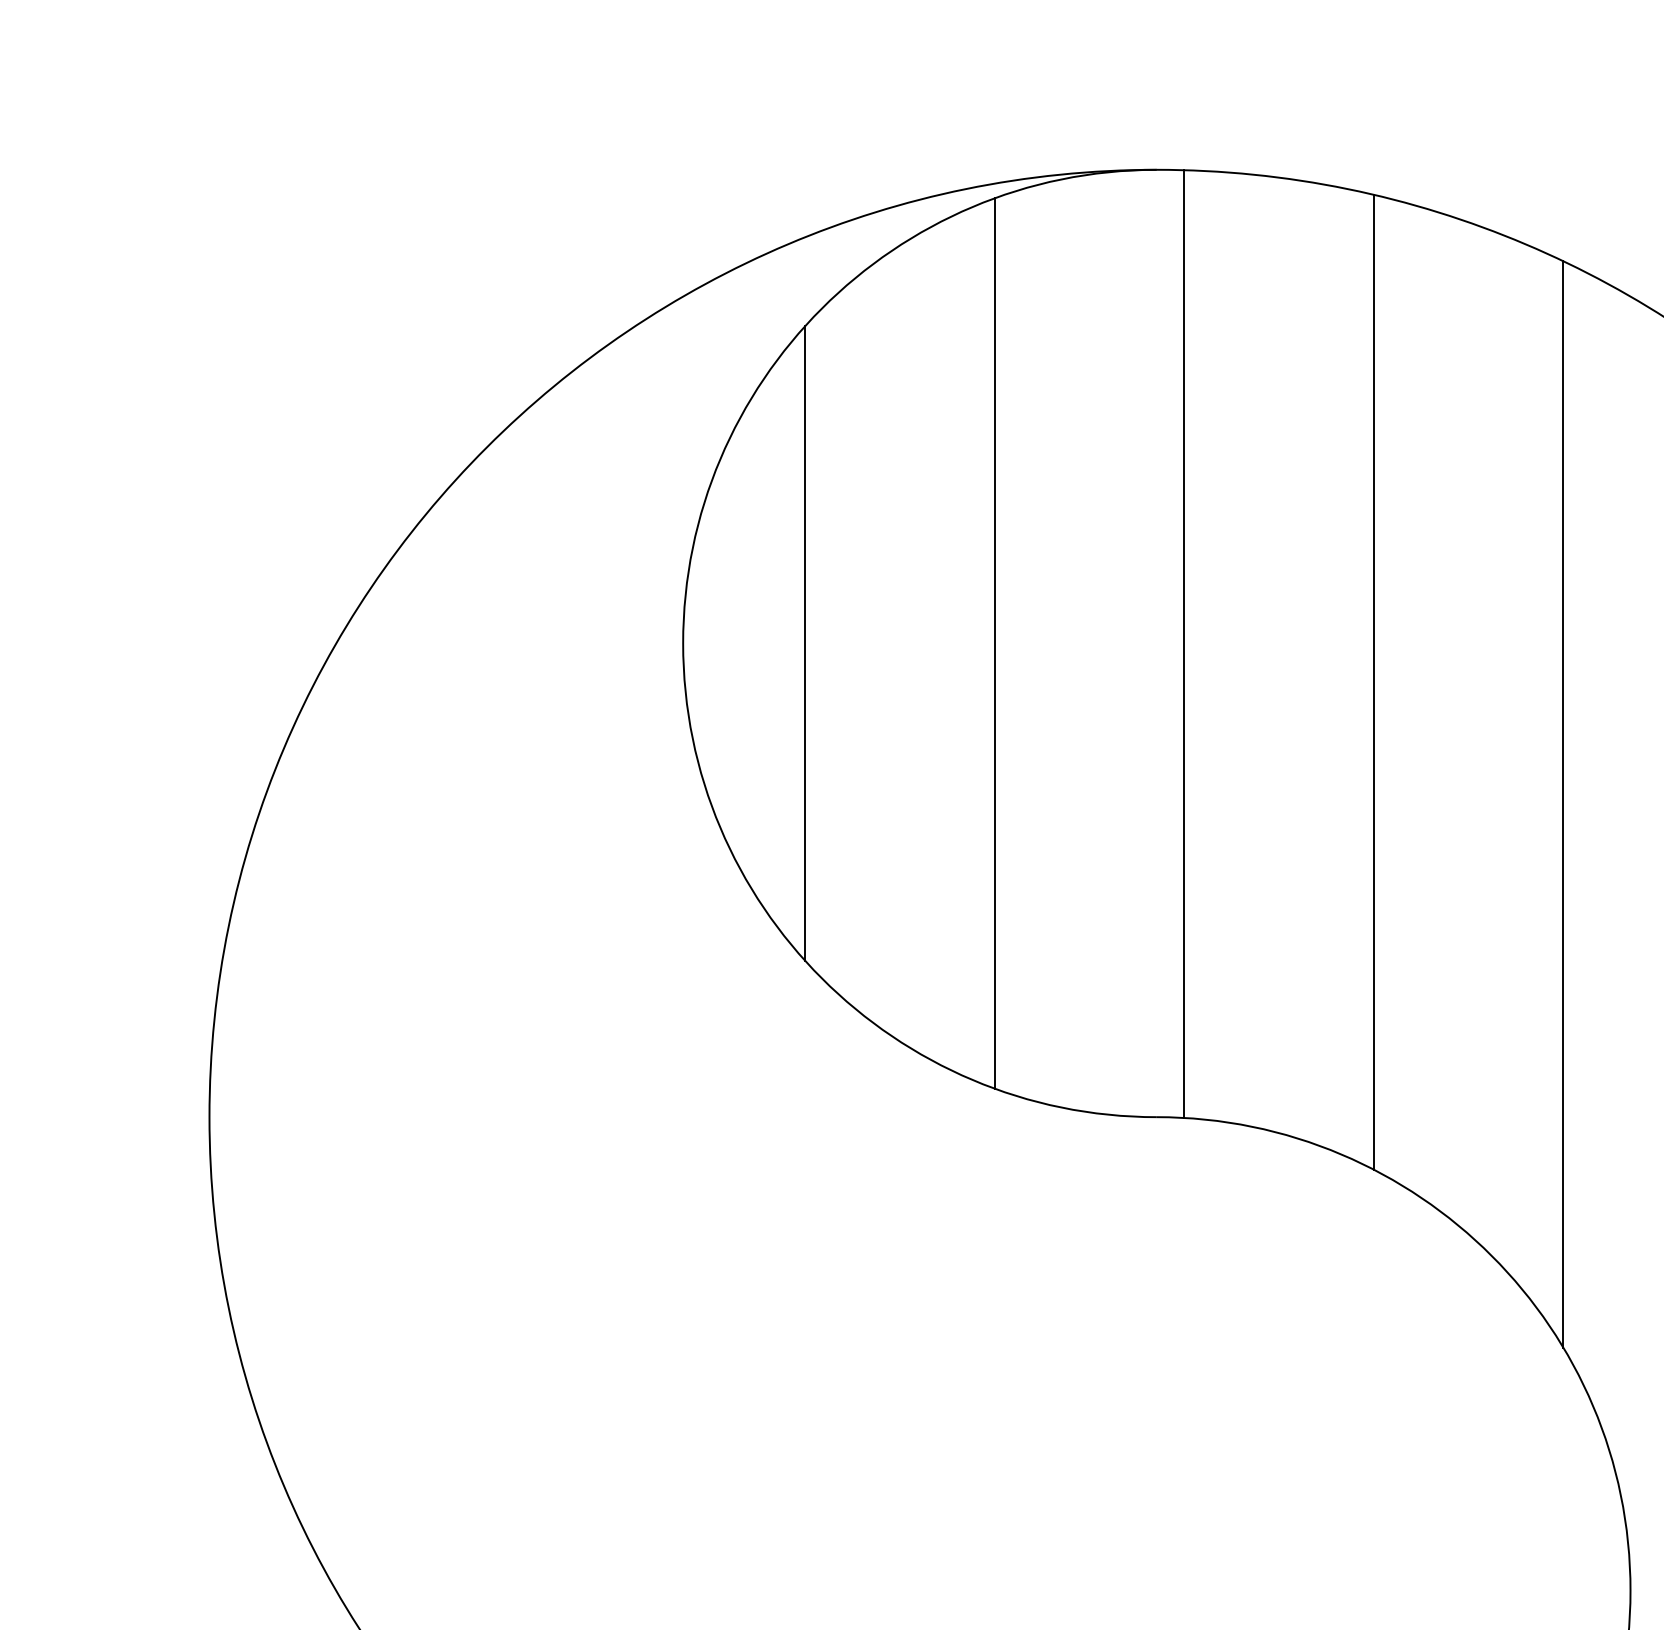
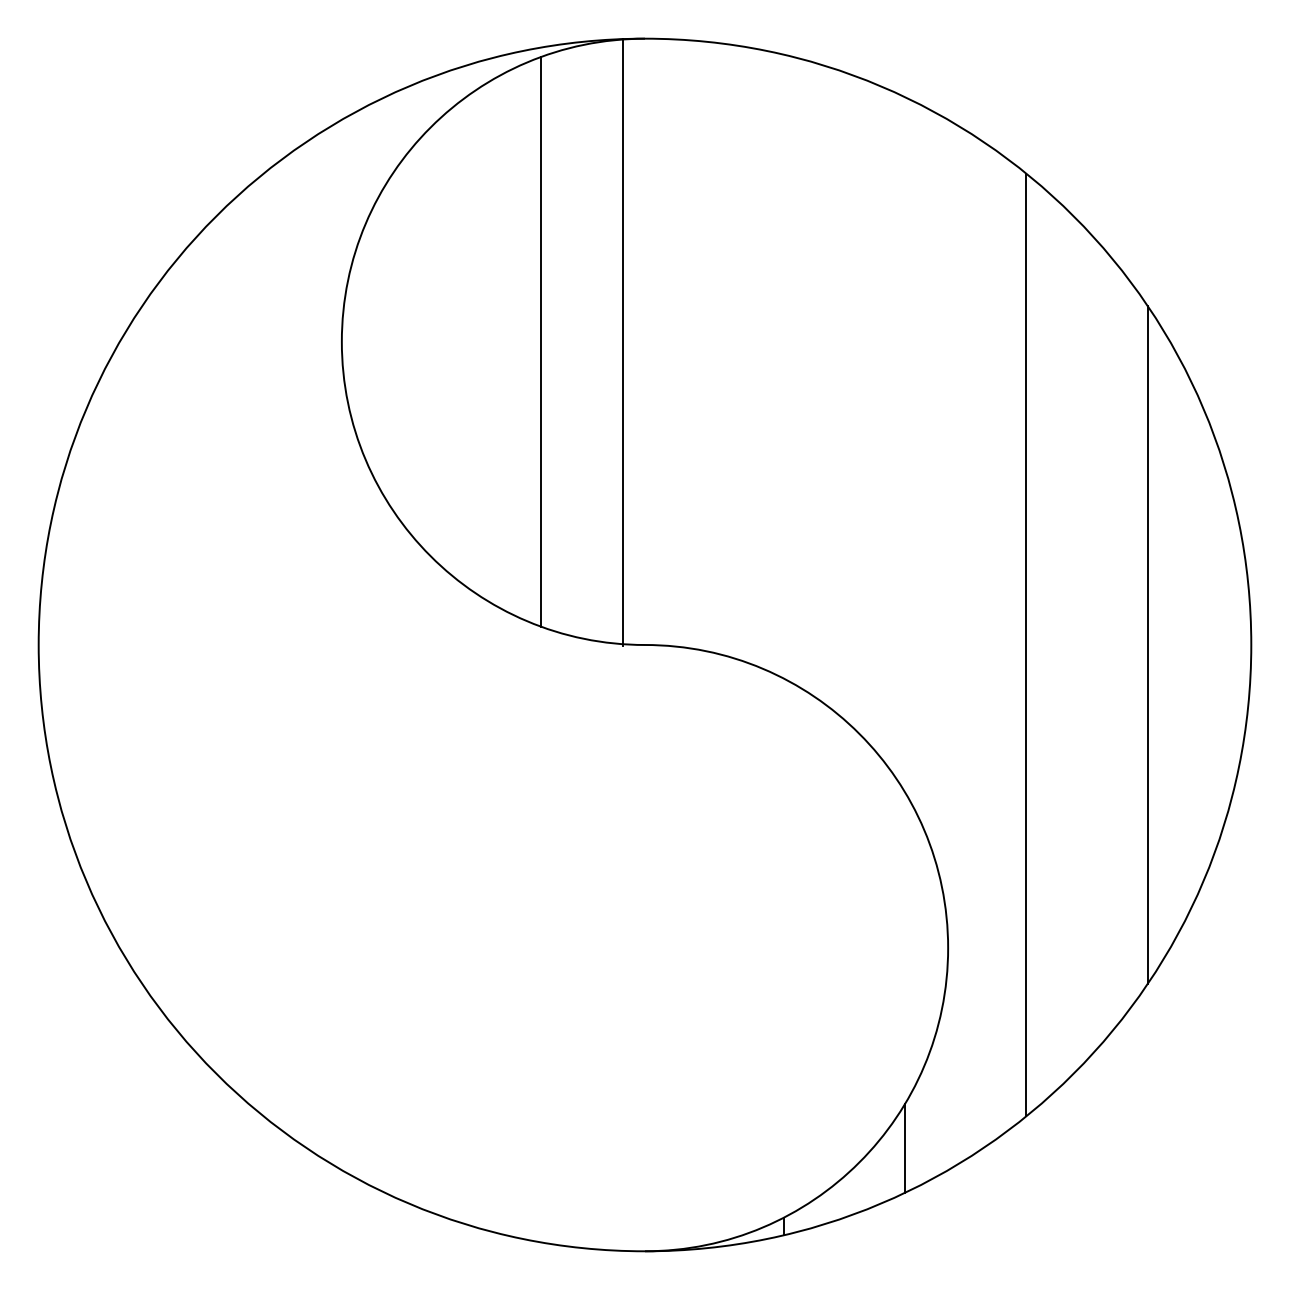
line: (804, 642) -> (419, 341), removed
line: (1184, 642) -> (622, 341), moved
line: (1373, 682) -> (783, 366), removed
line: (1563, 803) -> (905, 444), removed

